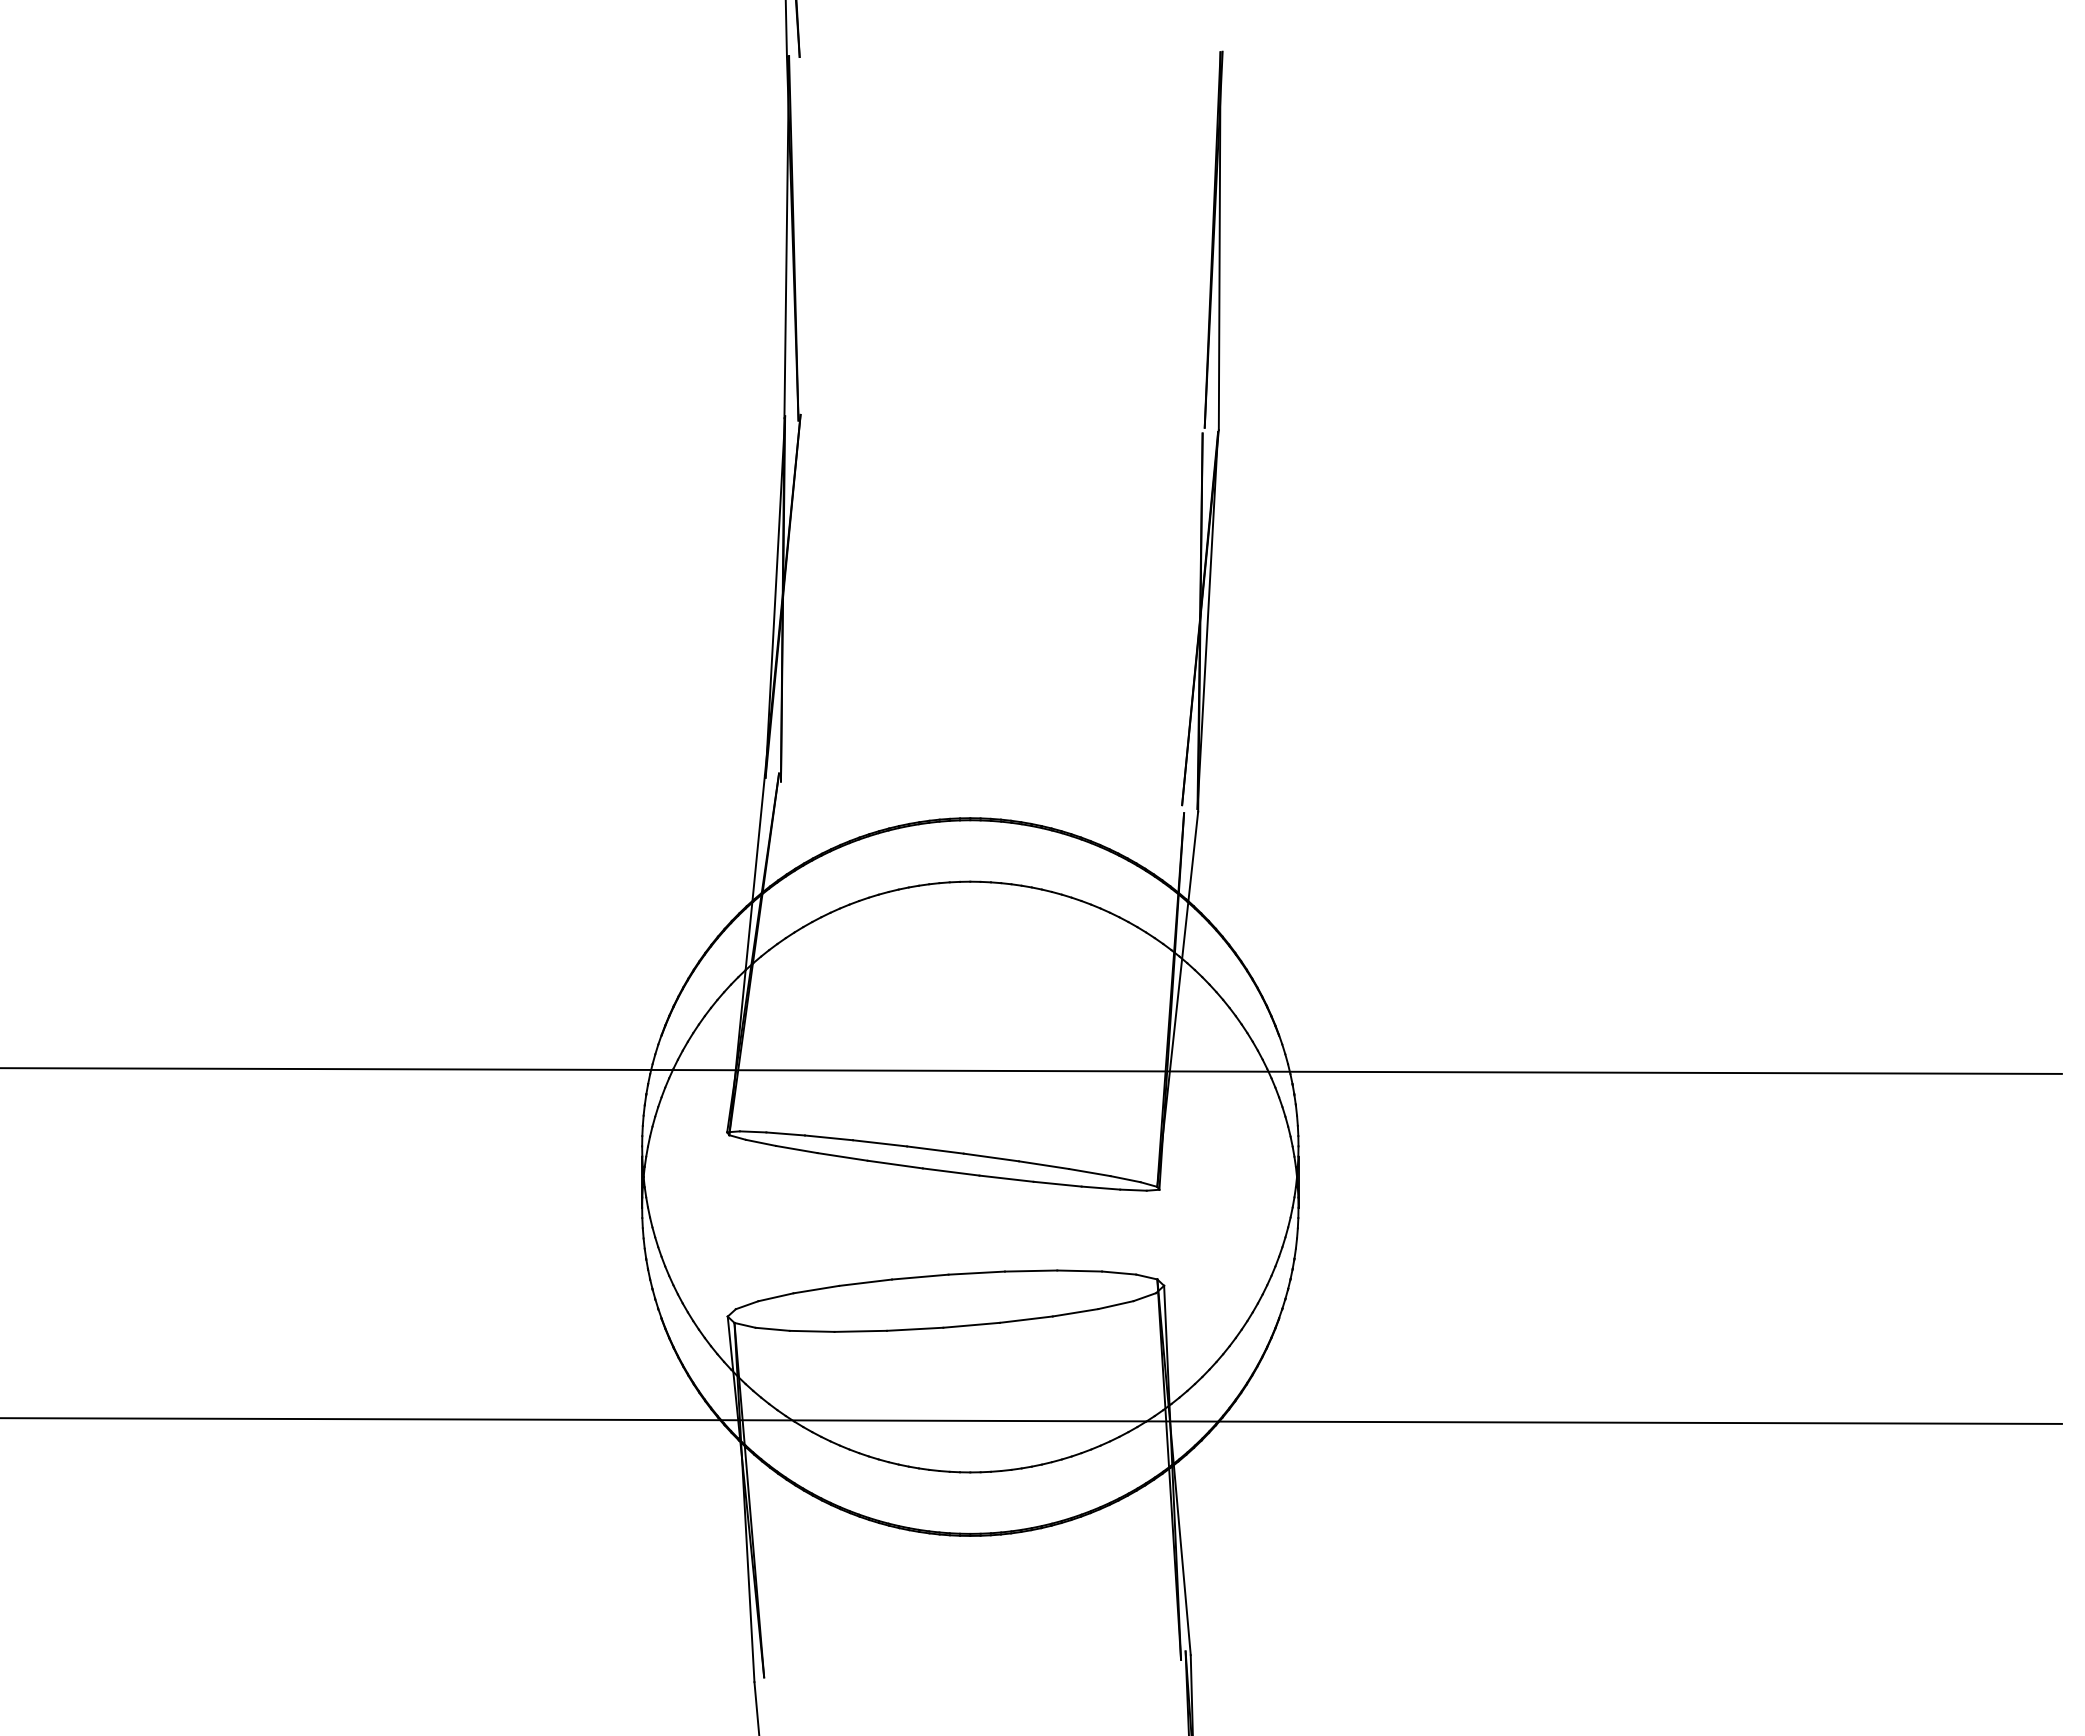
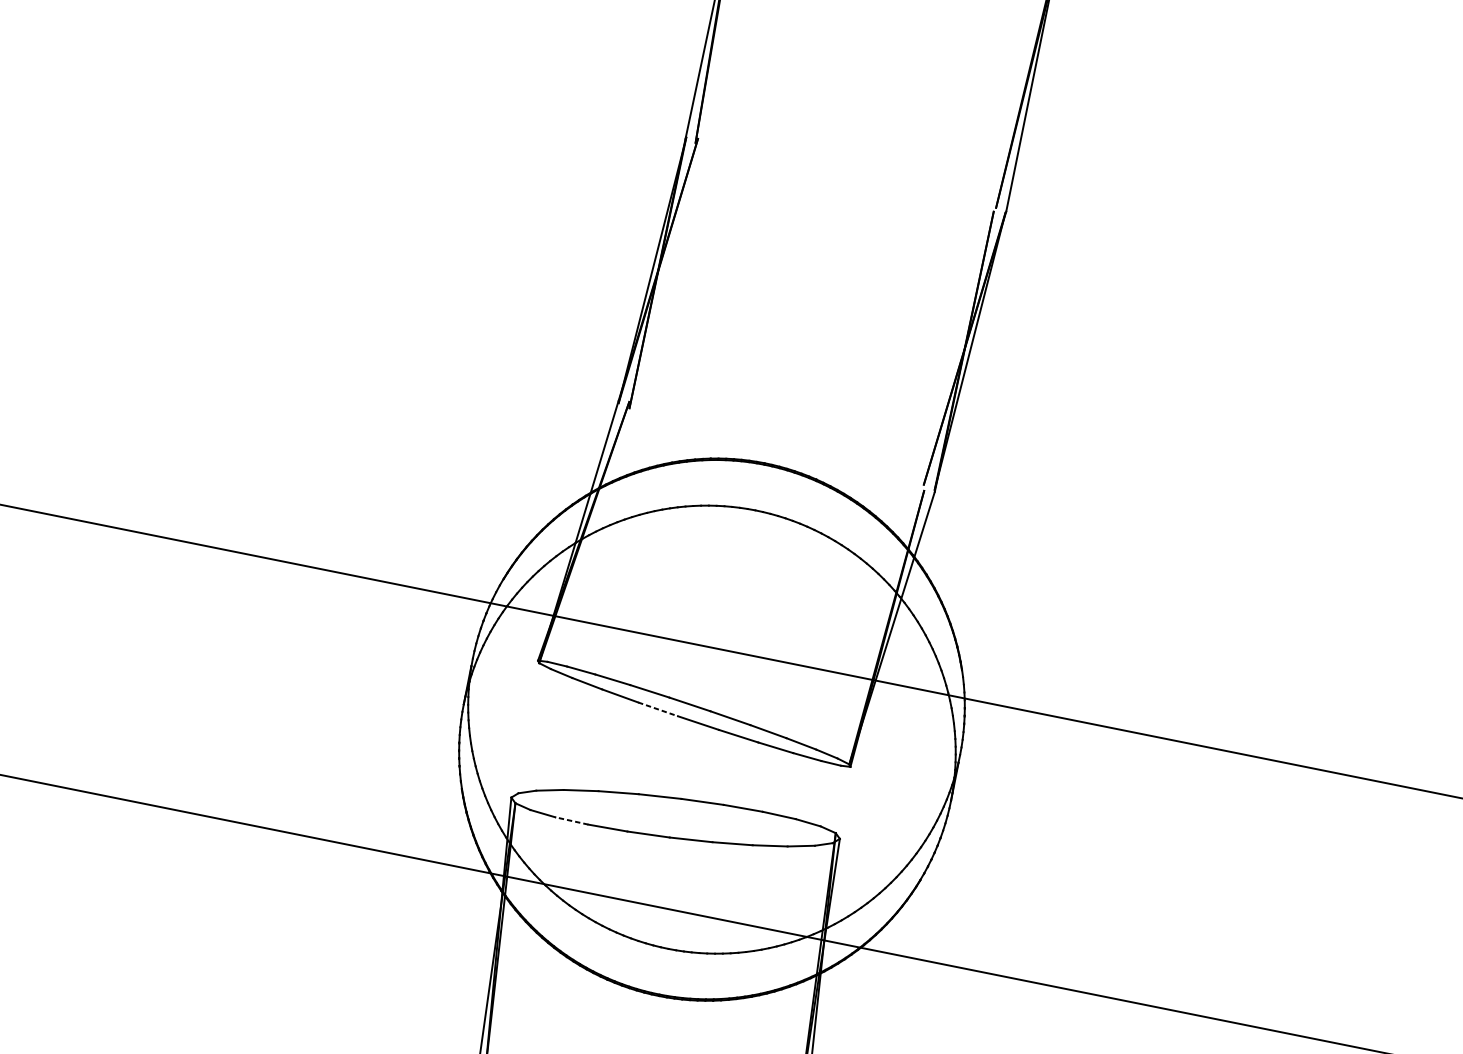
line: (895, 1164) -> (658, 709), solid -> dashed
line: (811, 1331) -> (571, 820), solid -> dashed

